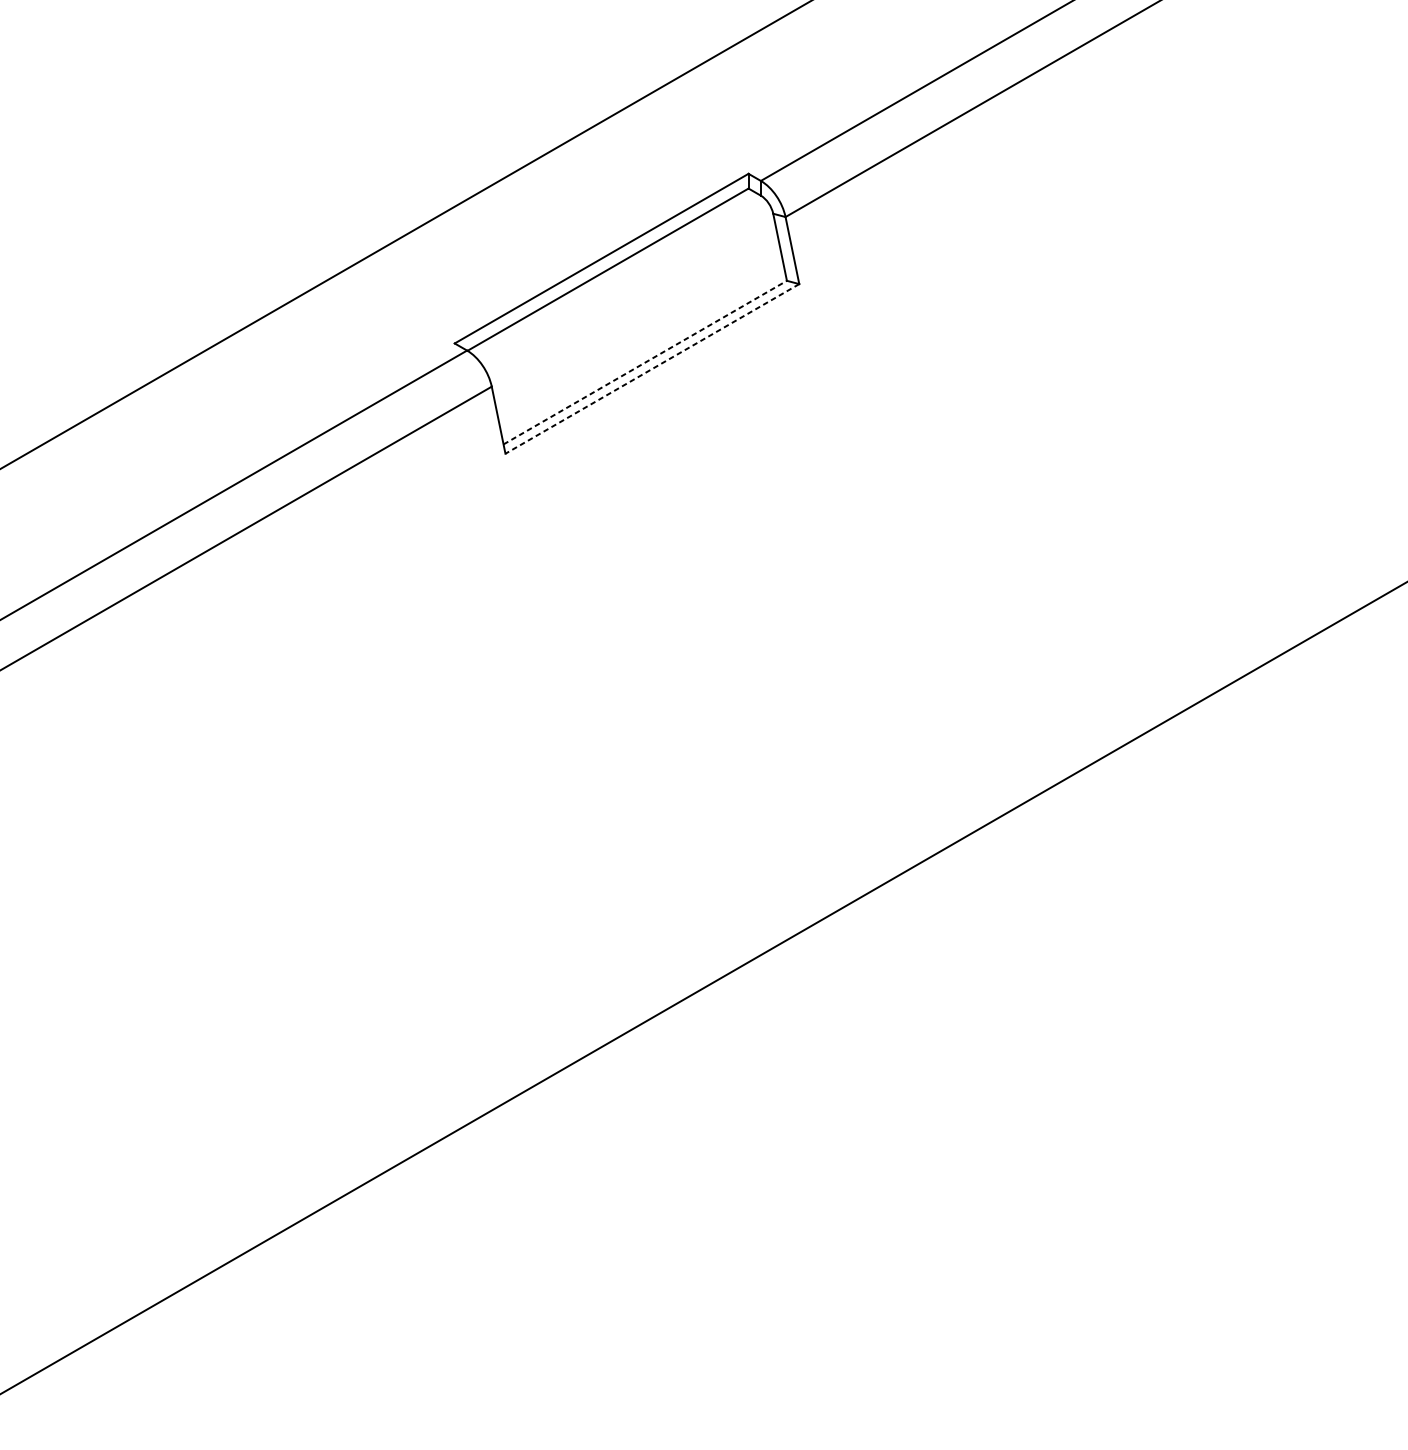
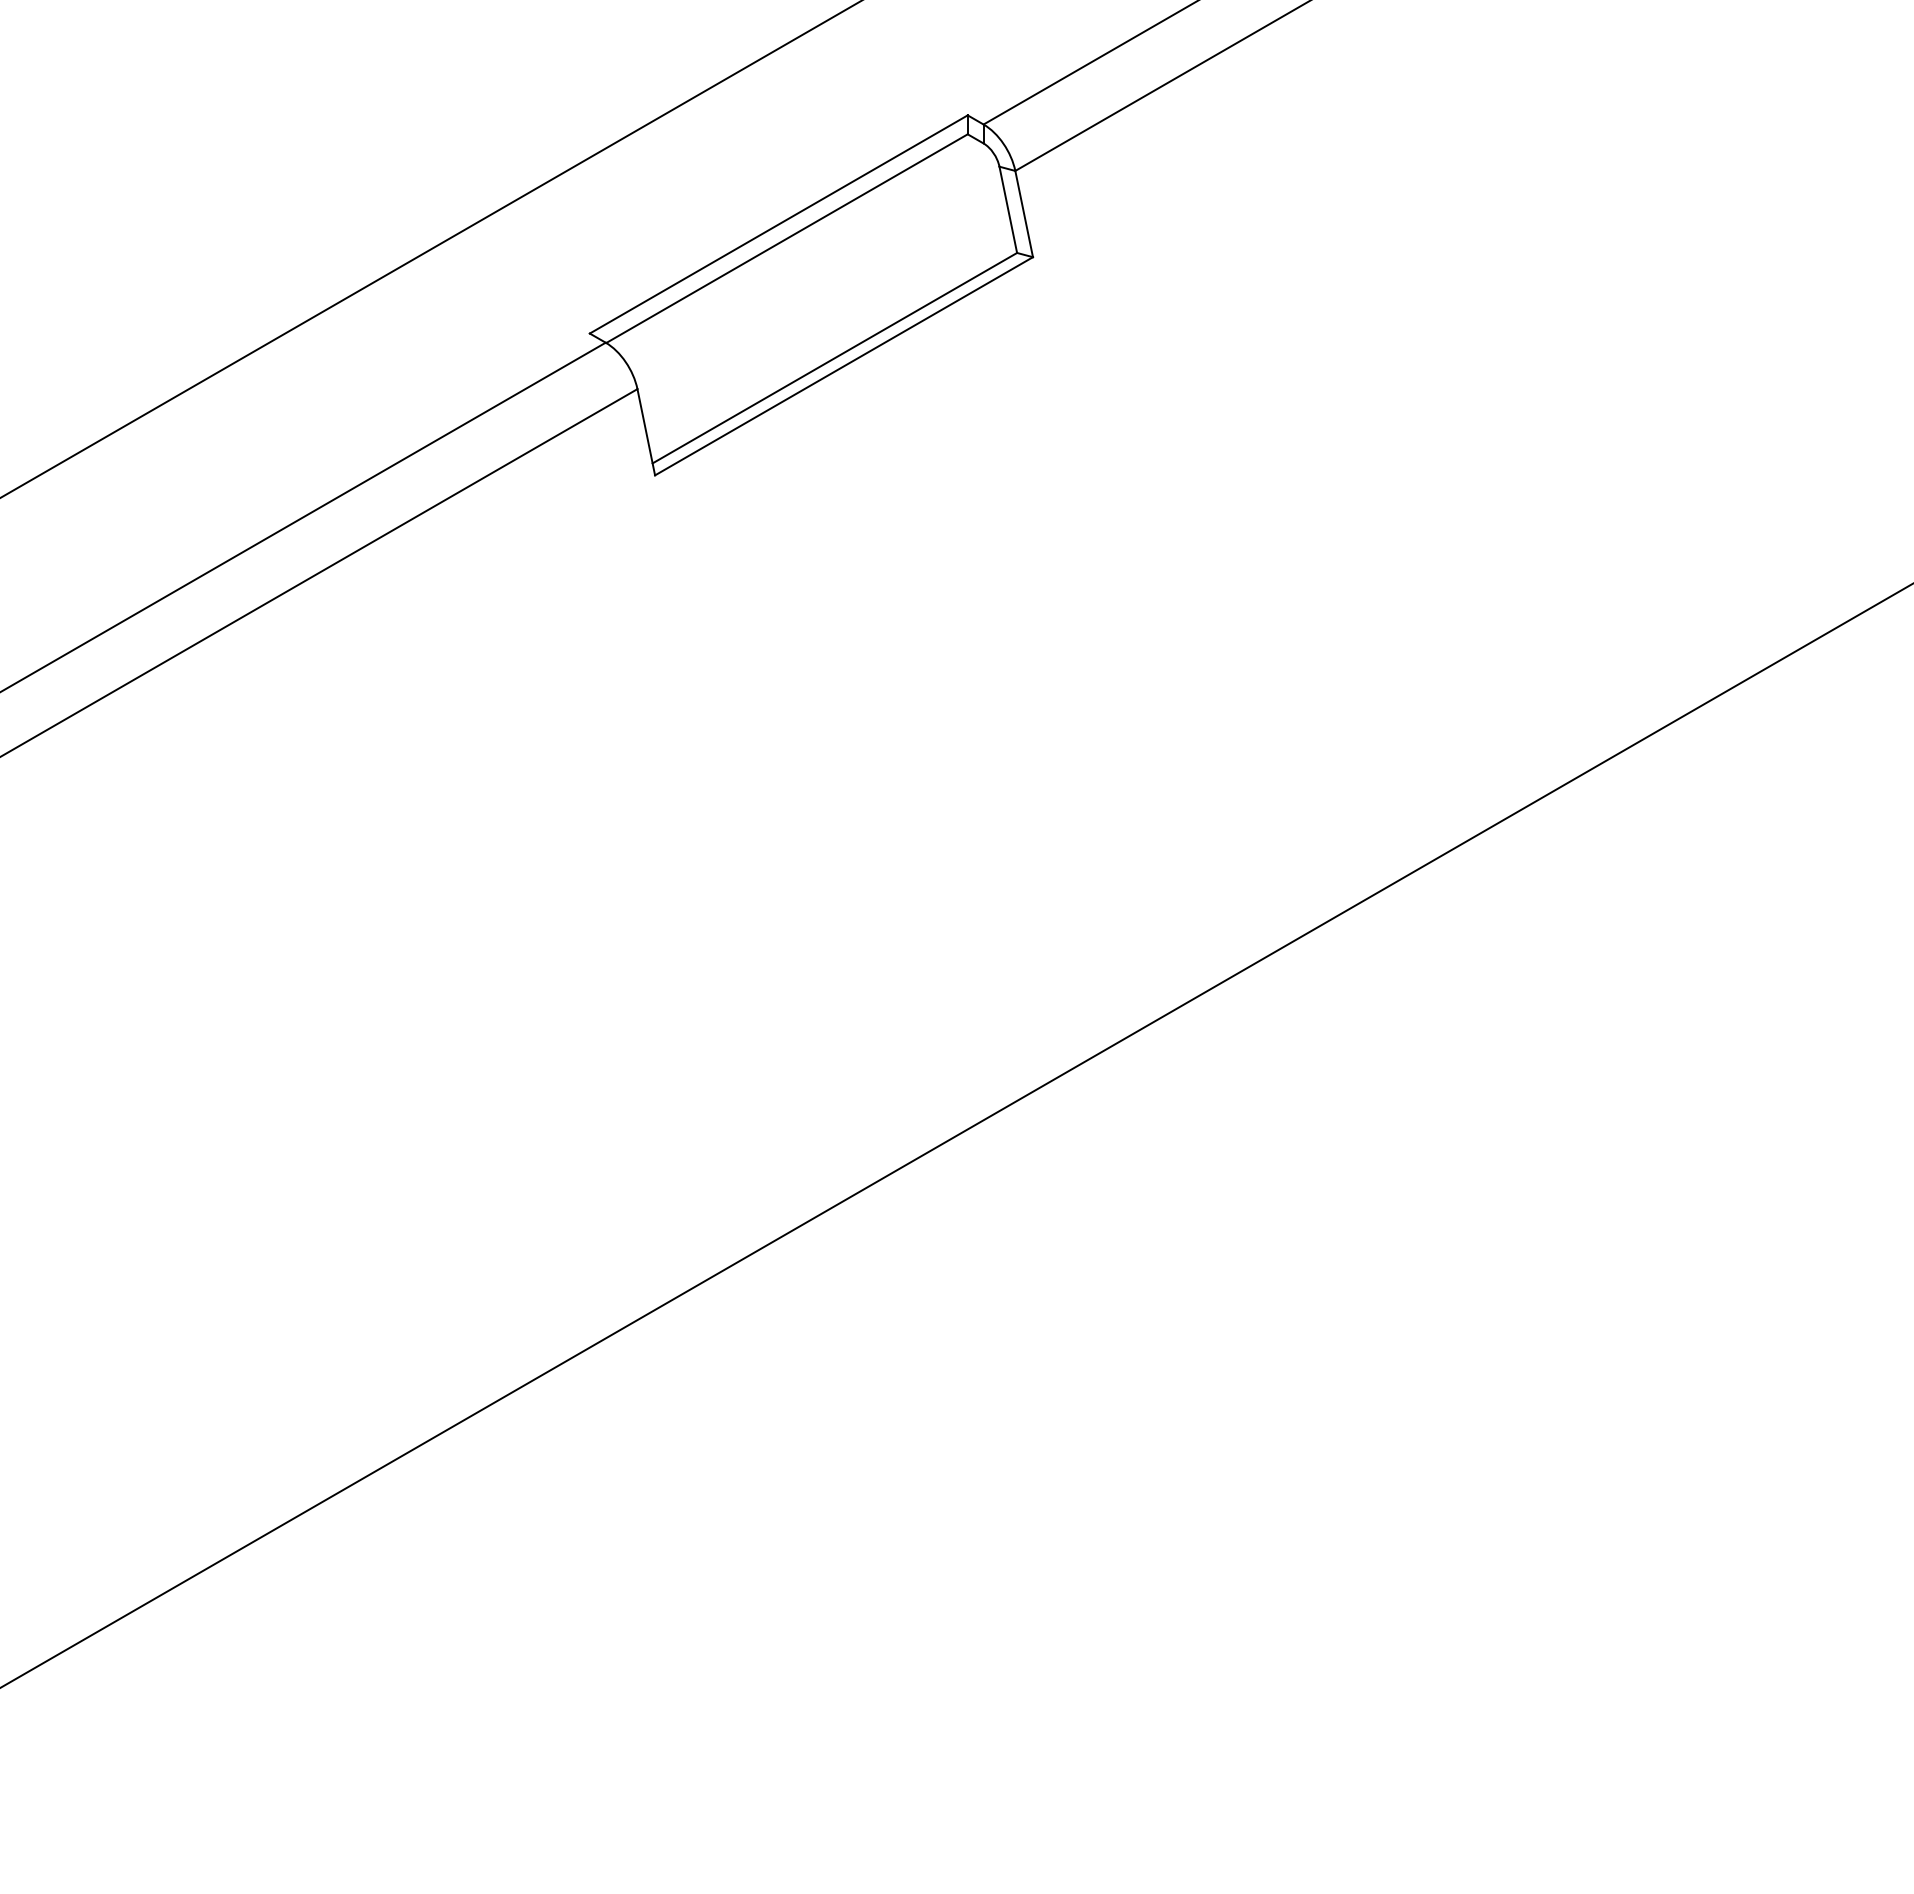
line: (645, 362) -> (835, 357), dashed -> solid
line: (651, 369) -> (843, 366), dashed -> solid

